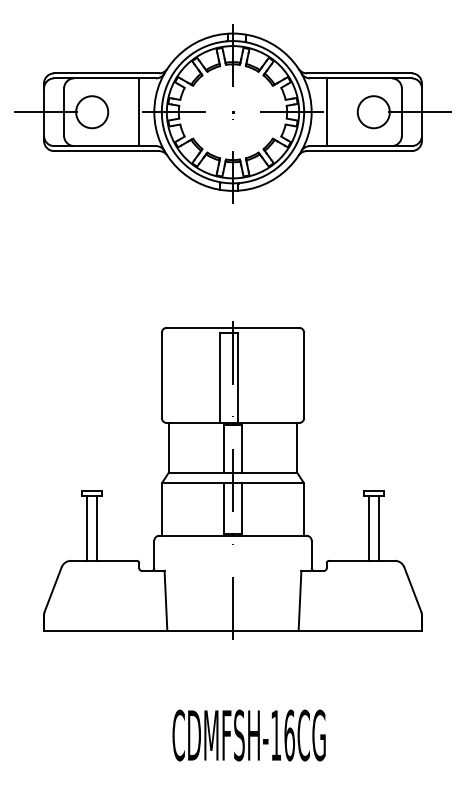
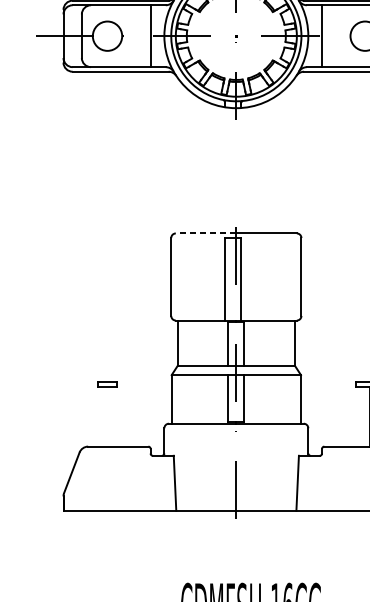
line: (199, 327) -> (205, 233), solid -> dashed
line: (87, 527) -> (103, 416), removed
line: (97, 527) -> (112, 416), removed
line: (368, 527) -> (360, 416), removed

